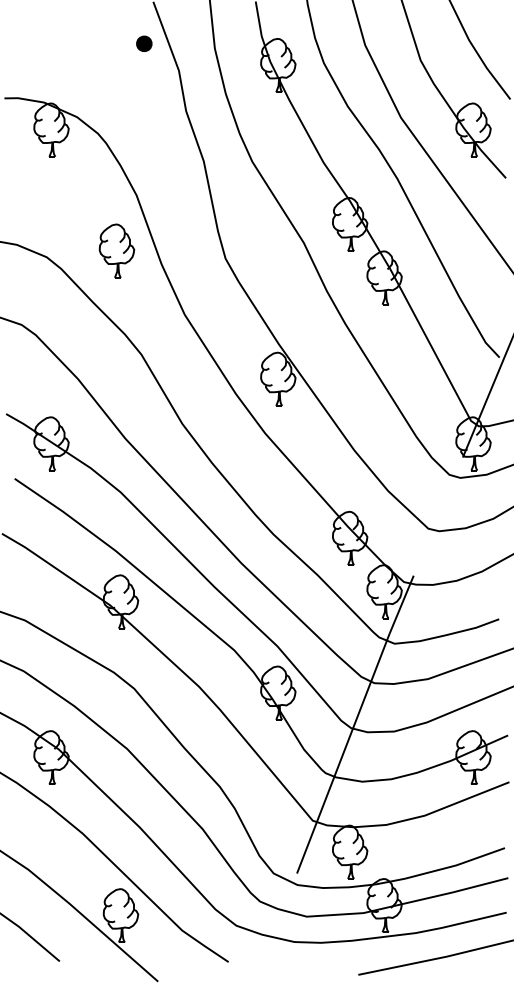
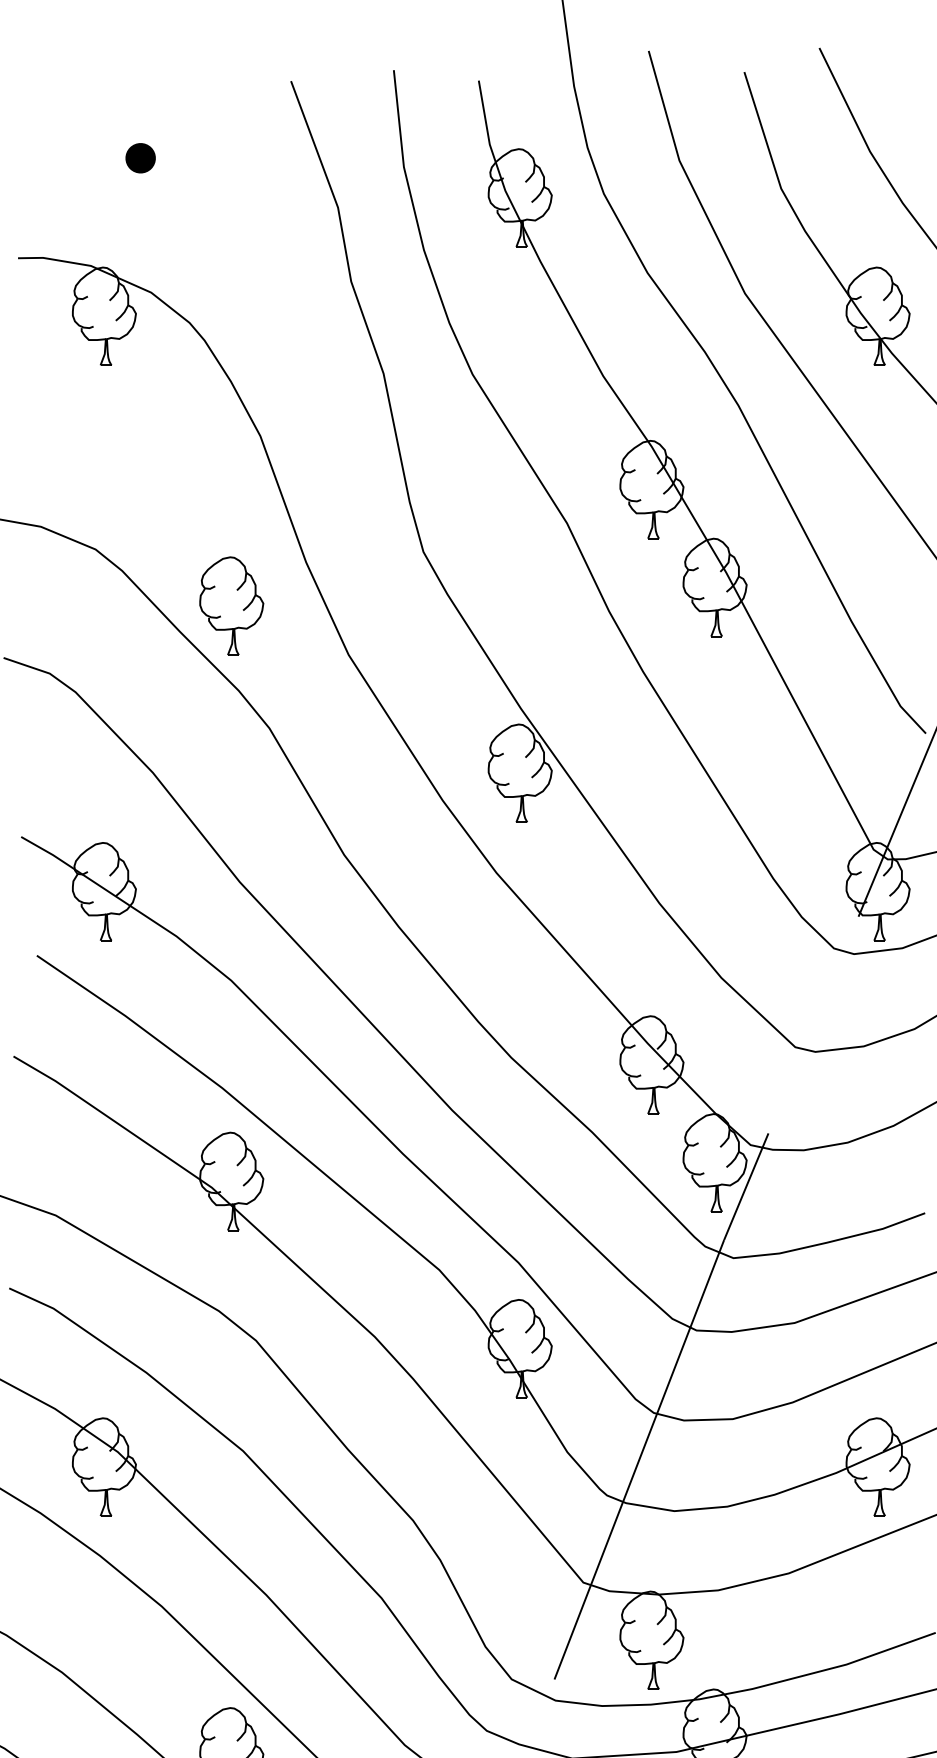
part: (144, 43) -> (141, 157), moved
part: (116, 250) -> (230, 604), moved

